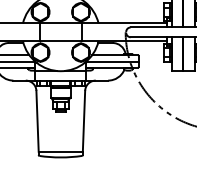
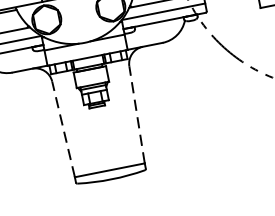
line: (37, 120) -> (63, 128), solid -> dashed
line: (84, 120) -> (137, 113), solid -> dashed

